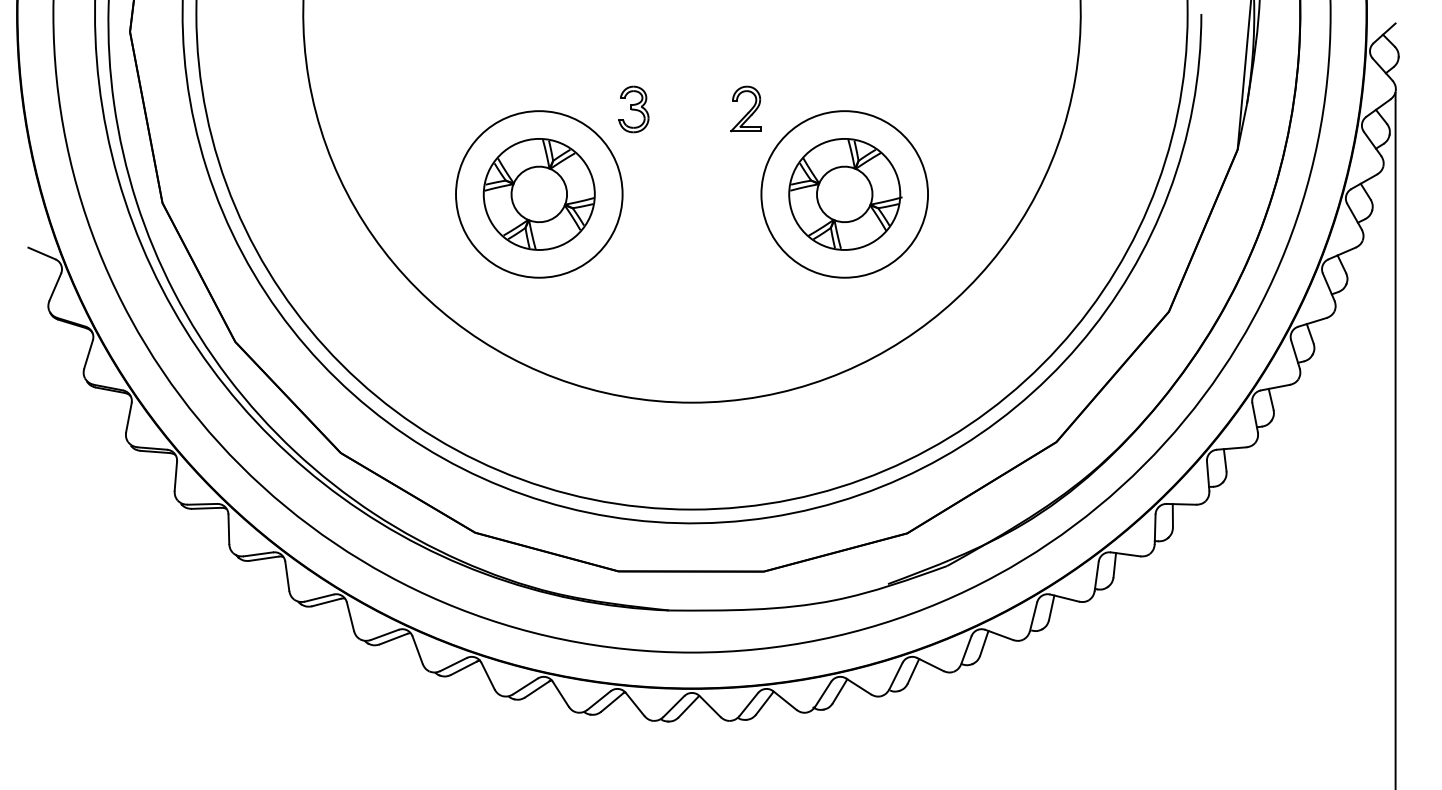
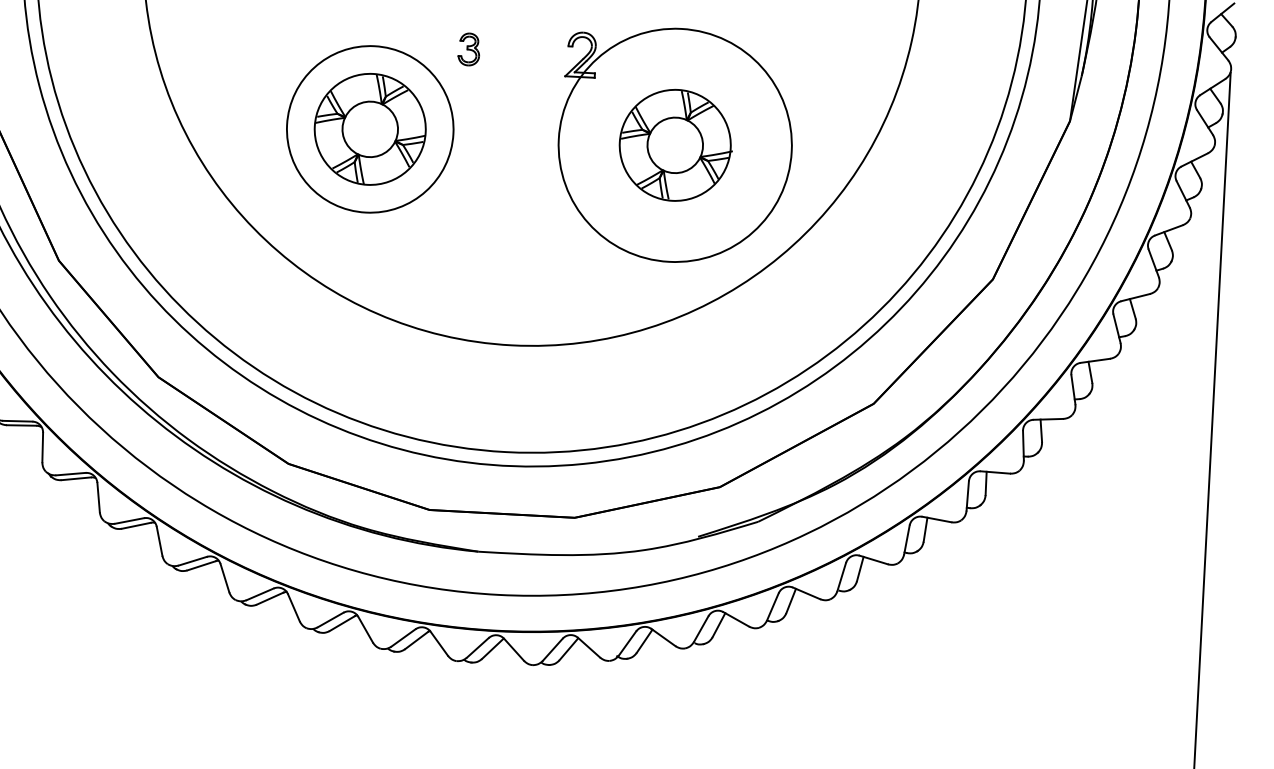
part: (633, 109) -> (468, 49), size x0.7
circle: (844, 194) -> (675, 145), size x1.4

